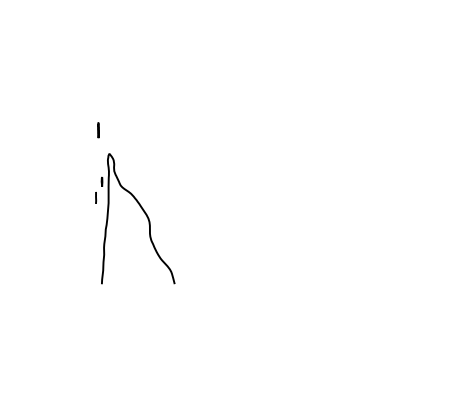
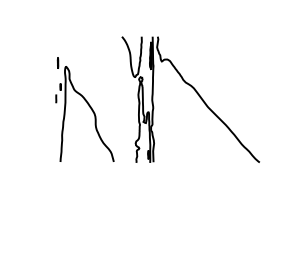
line: (98, 130) -> (58, 63), moved
part: (288, 191) -> (197, 94), added

